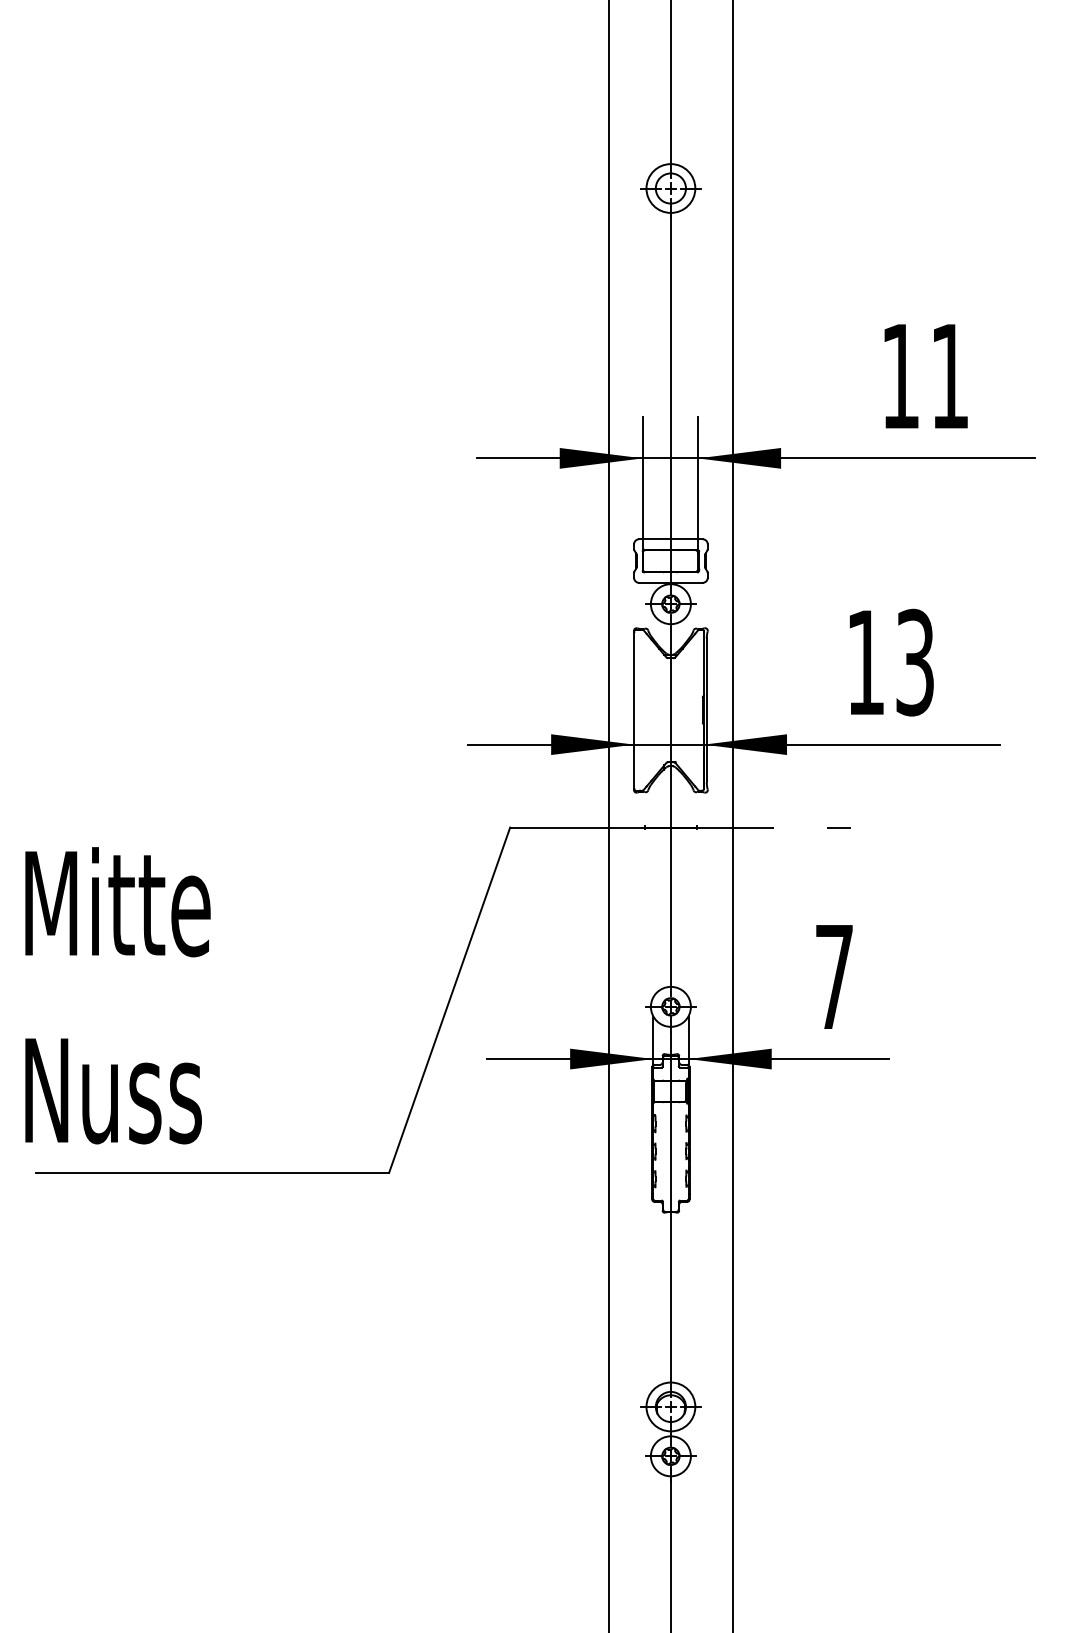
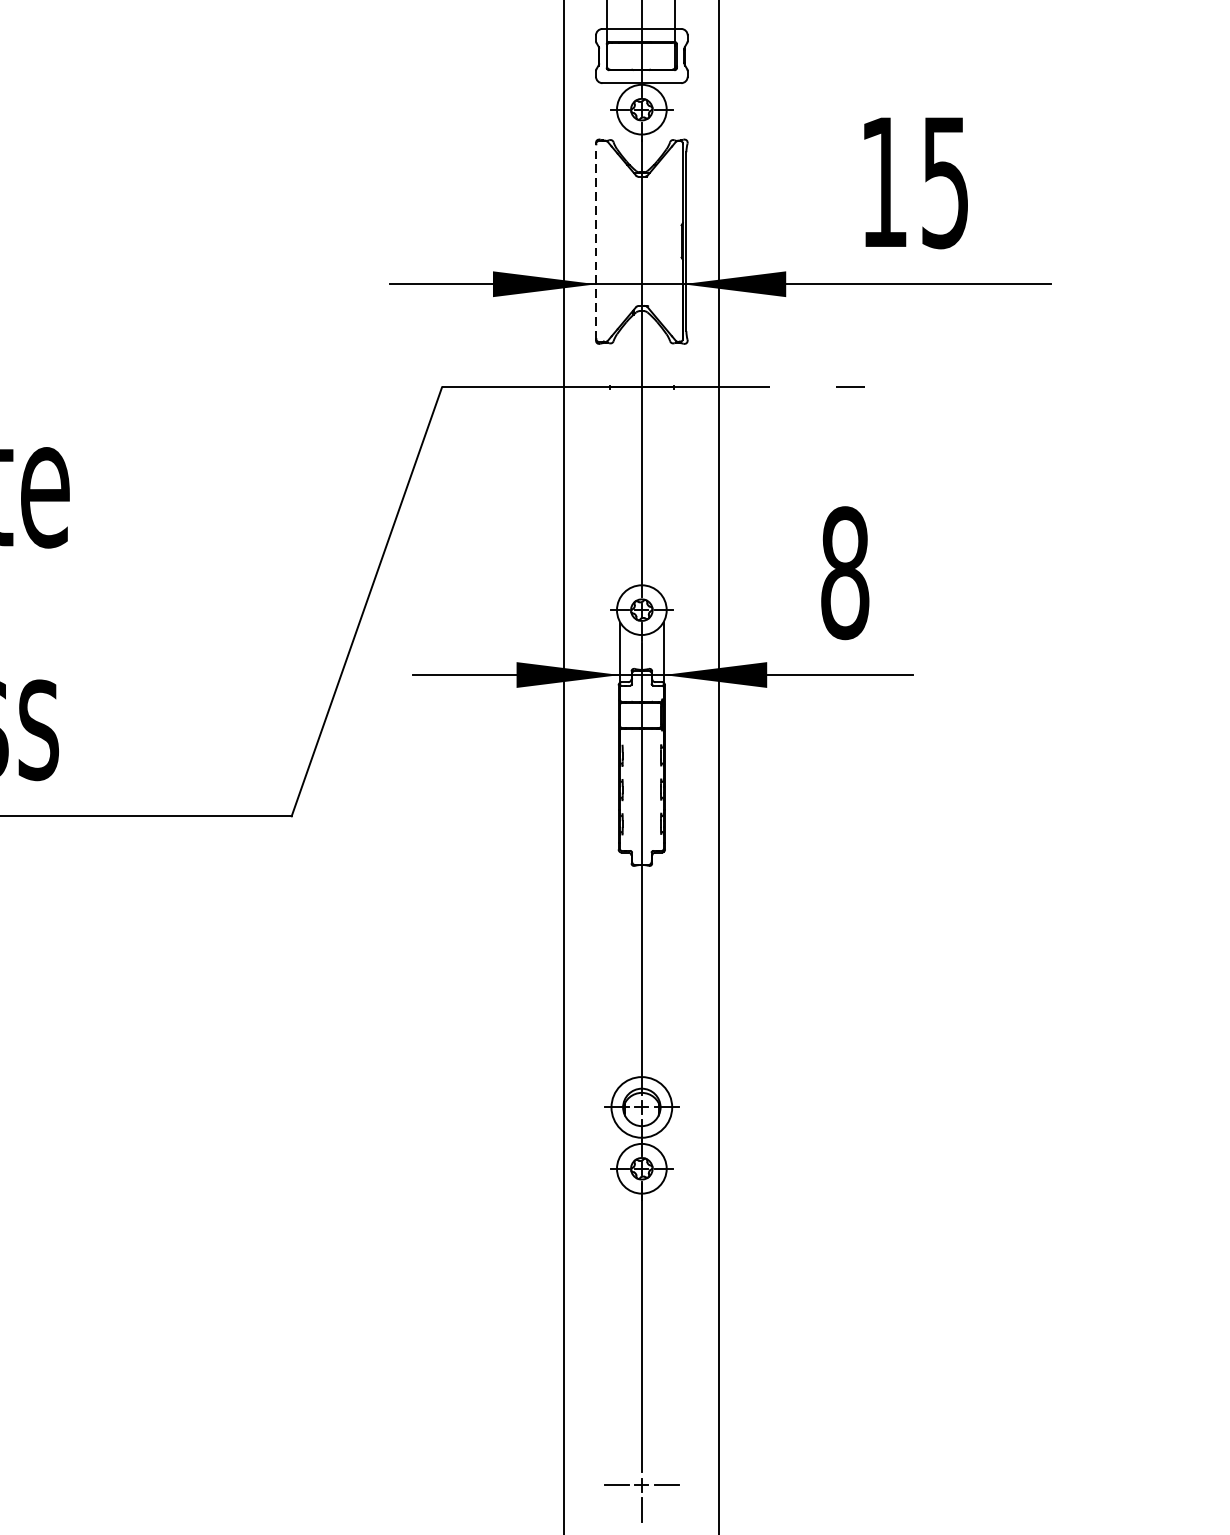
text: (915, 662) -> (945, 182), 13 -> 15
line: (634, 710) -> (596, 241), solid -> dashed
text: (834, 976) -> (845, 572), 7 -> 8

